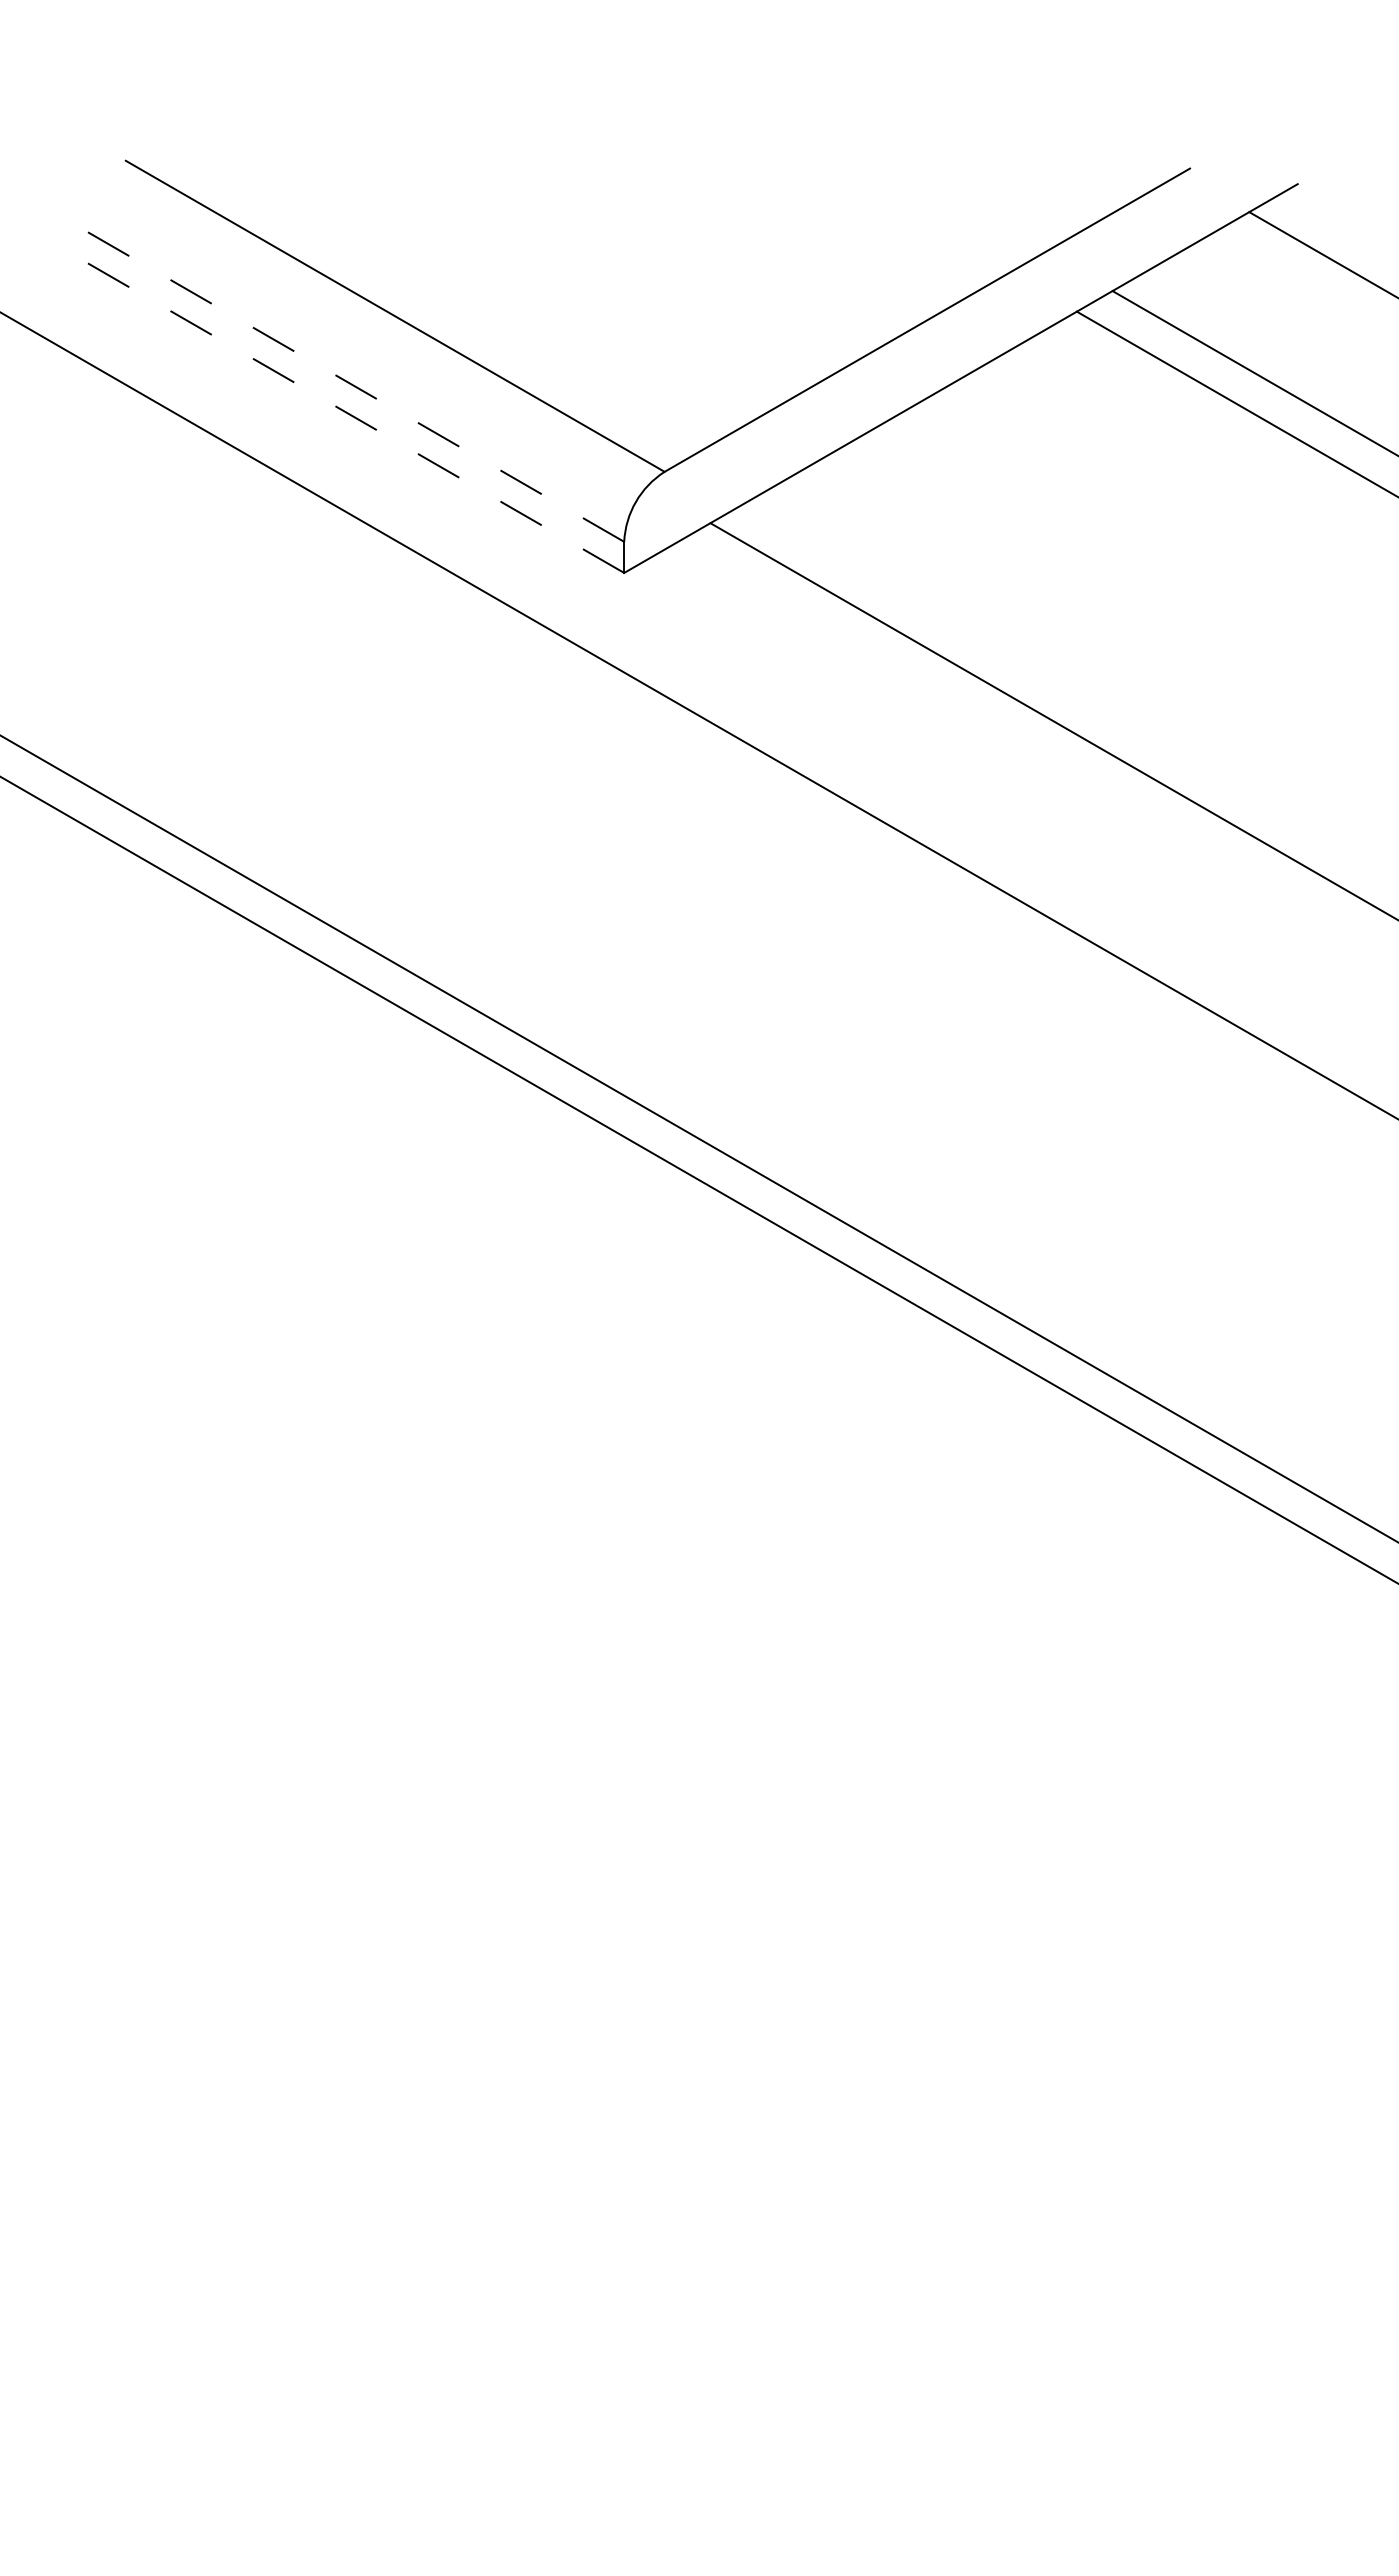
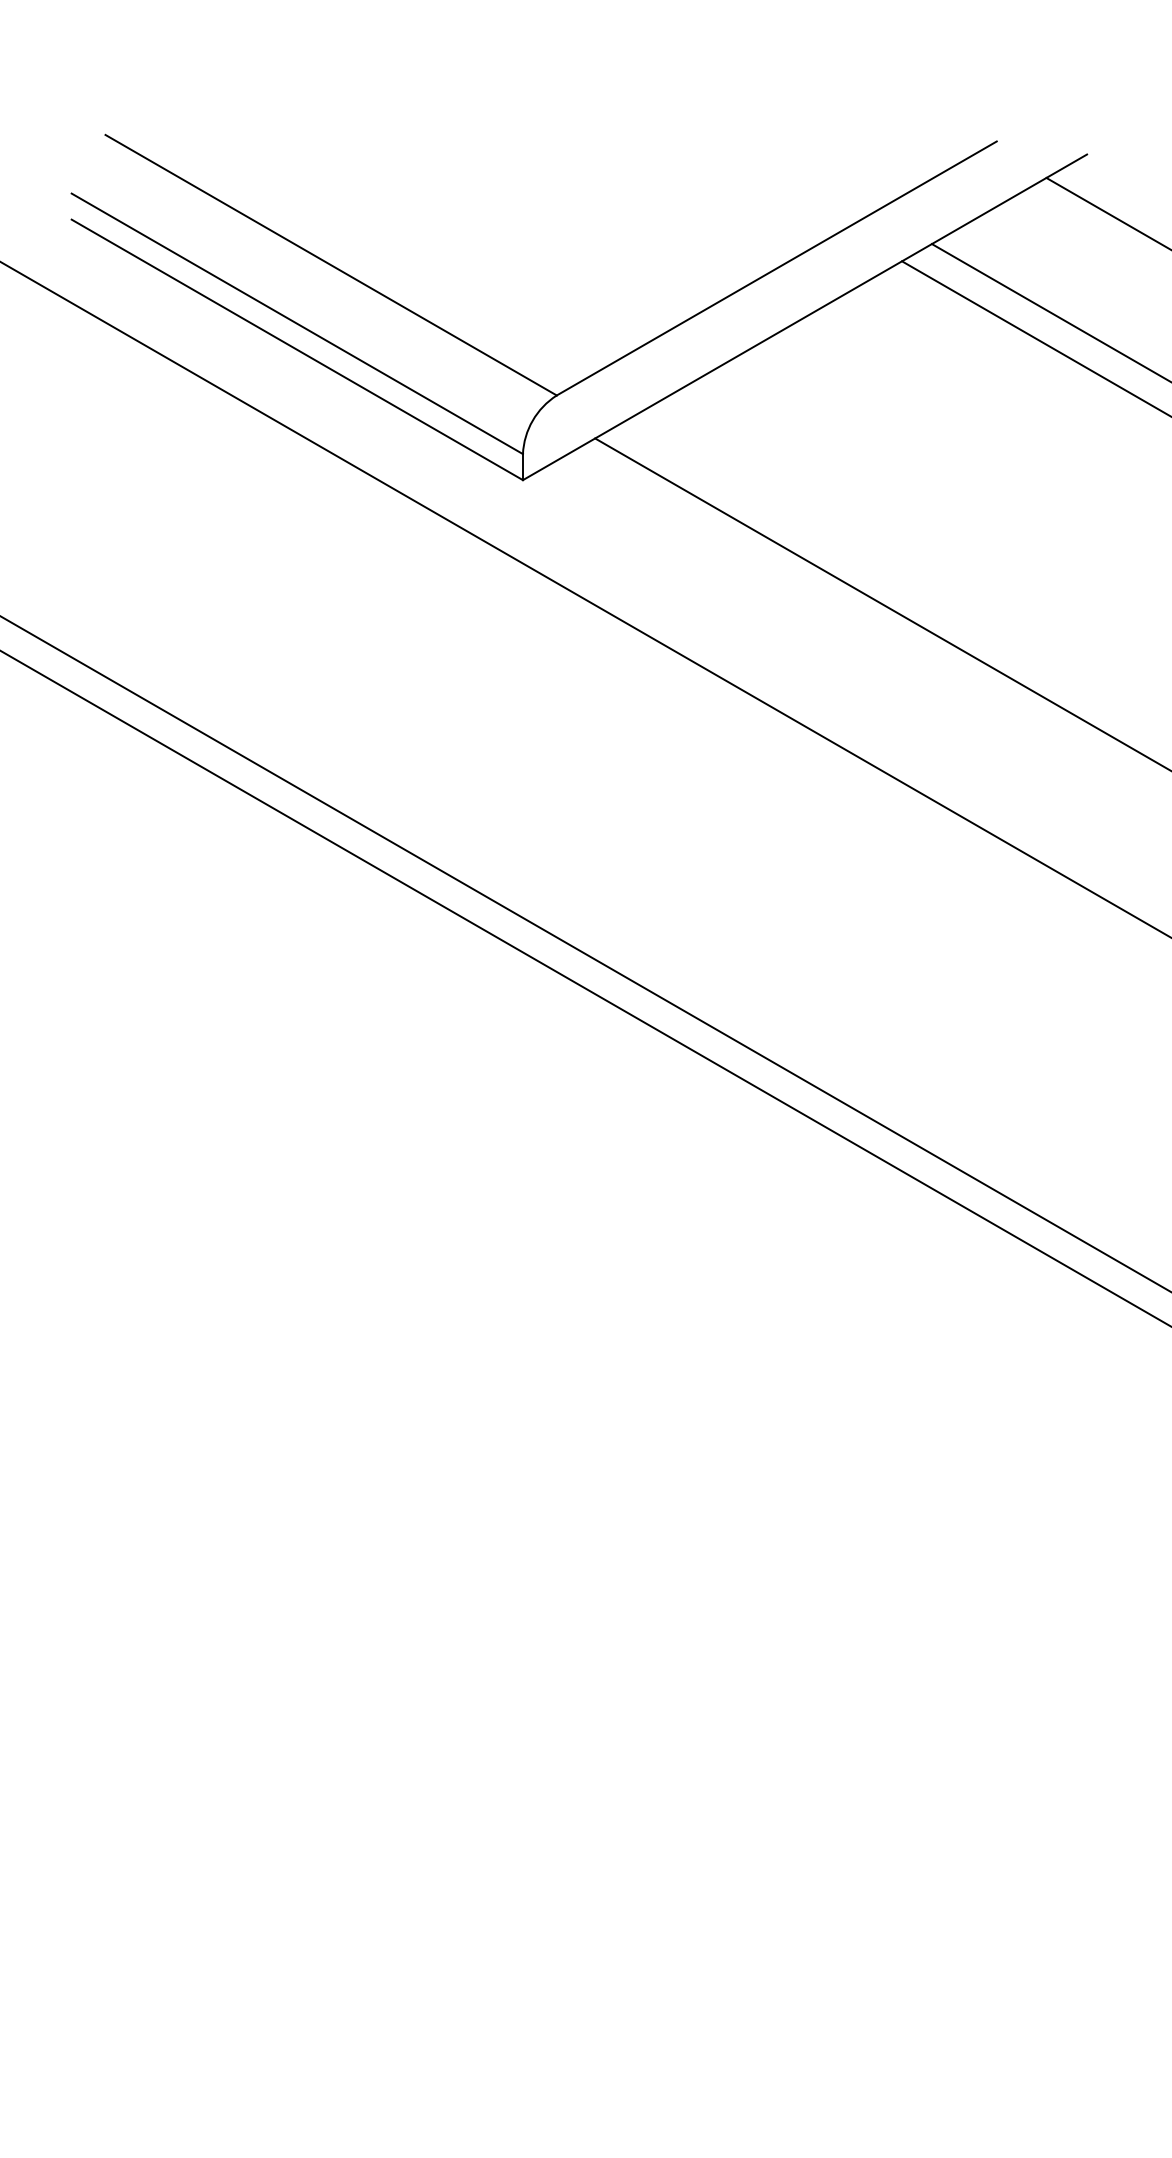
line: (354, 386) -> (297, 323), dashed -> solid
line: (354, 417) -> (297, 349), dashed -> solid

